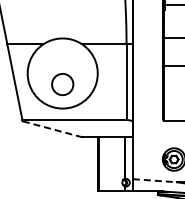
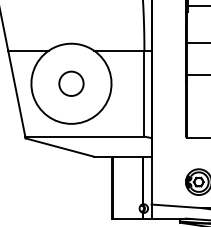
circle: (62, 84) -> (71, 83), moved
line: (52, 129) -> (59, 147), dashed -> solid
line: (155, 180) -> (177, 206), dashed -> solid

